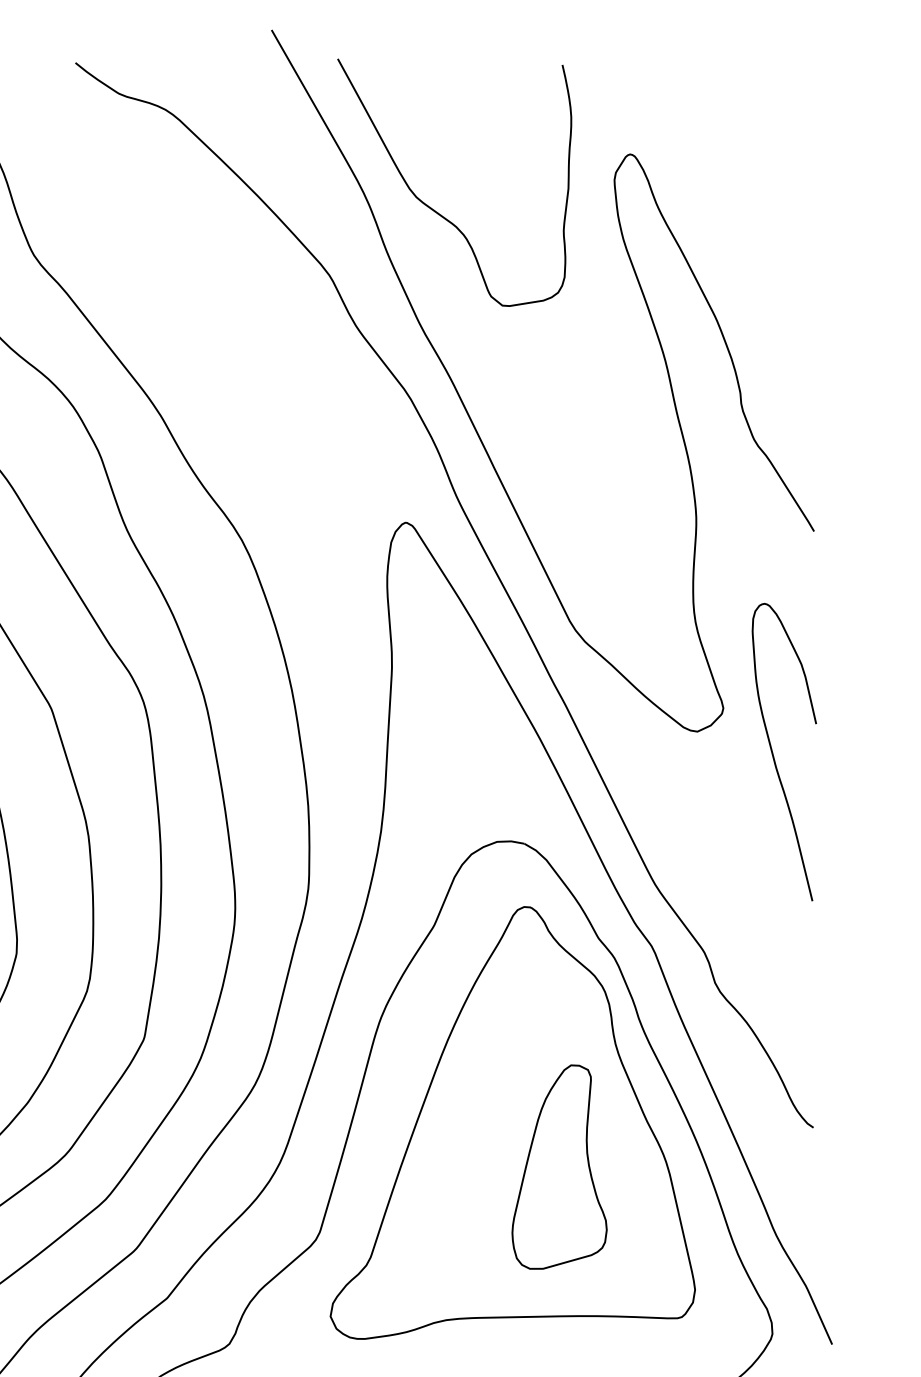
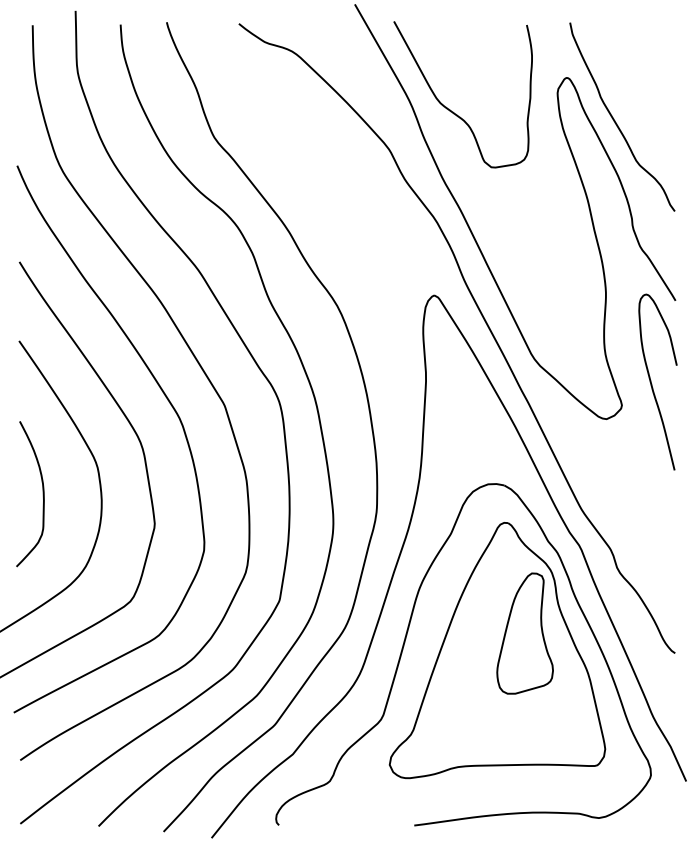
curve: (712, 226) -> (615, 120), added
curve: (775, 755) -> (652, 384), moved
part: (558, 1166) -> (524, 633), moved

